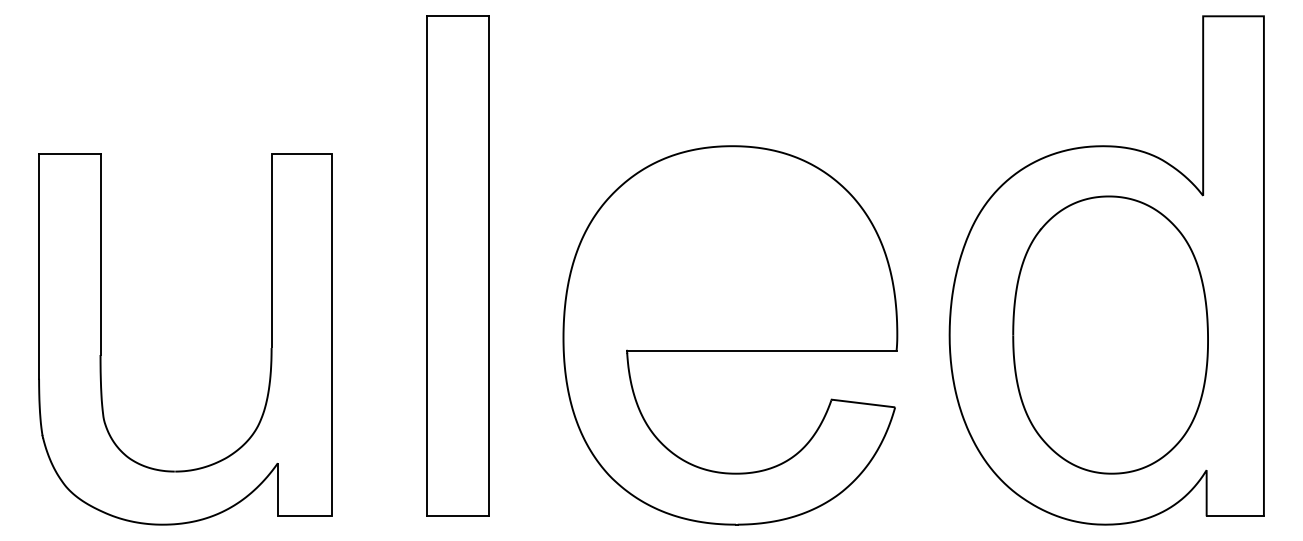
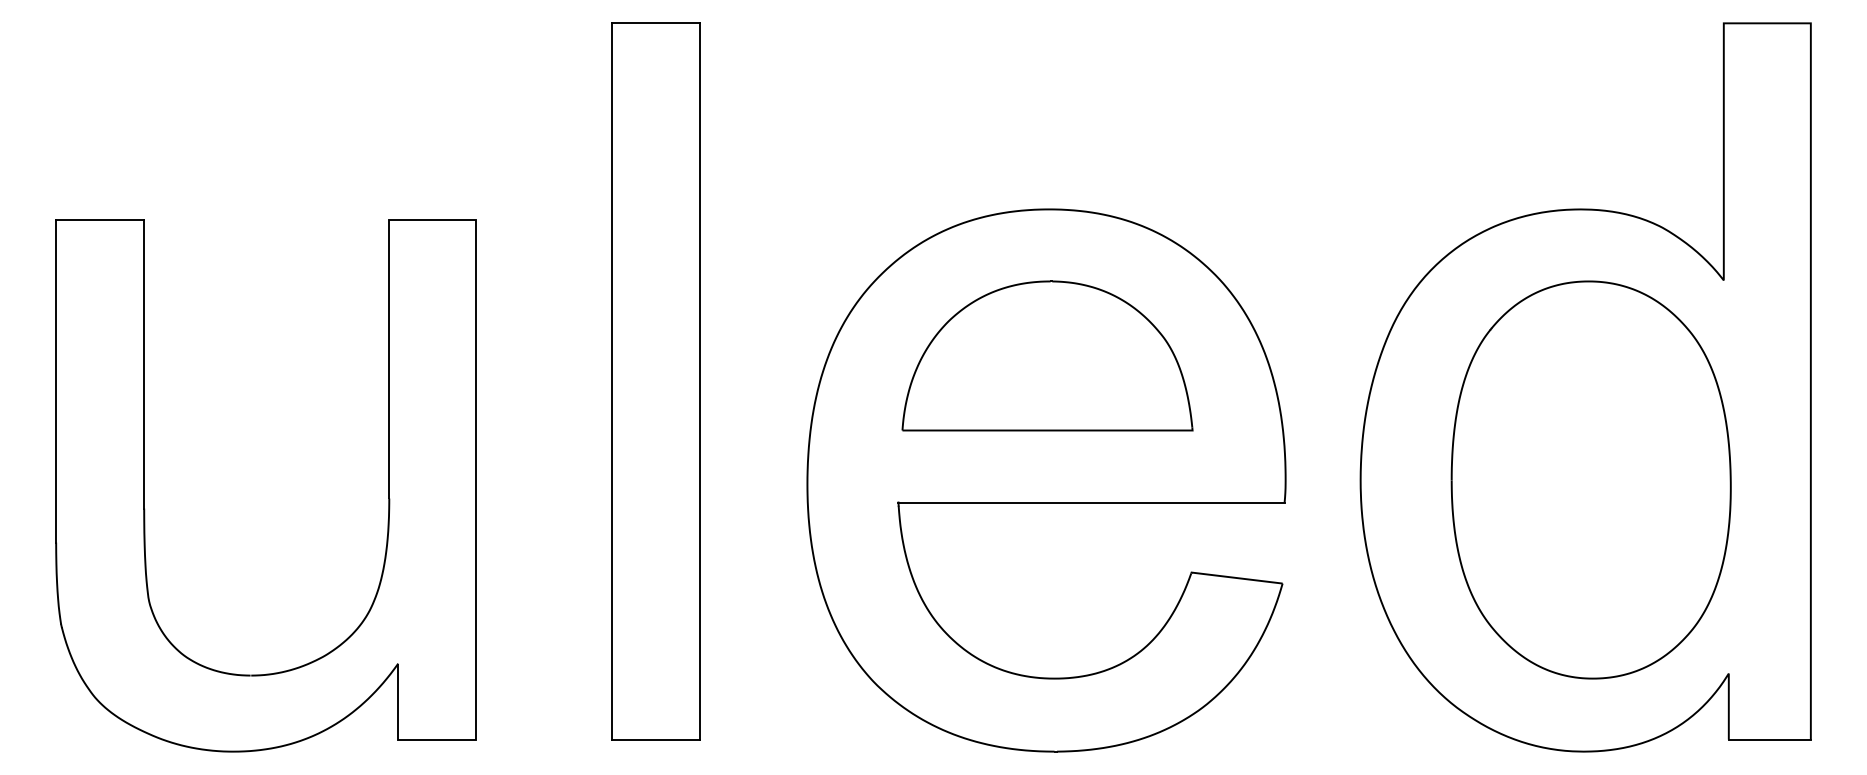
part: (731, 248) -> (1048, 355), added

